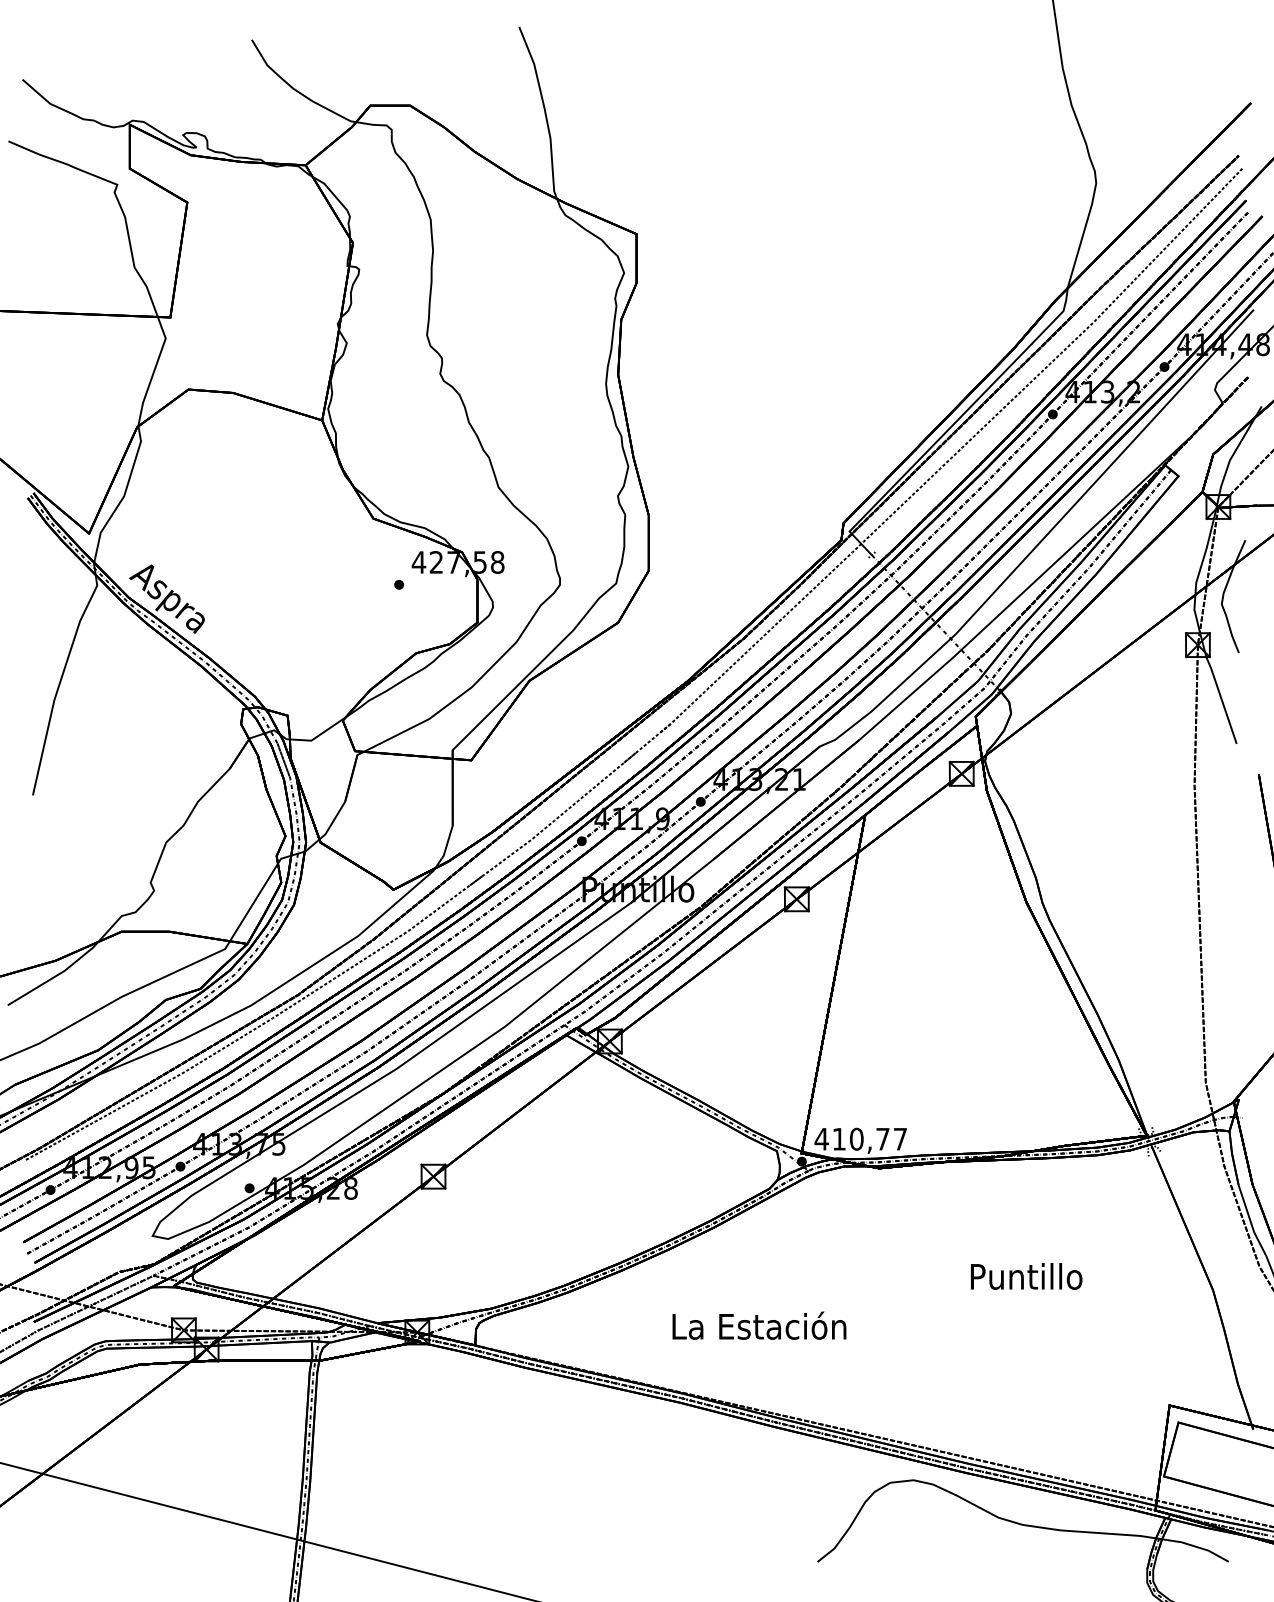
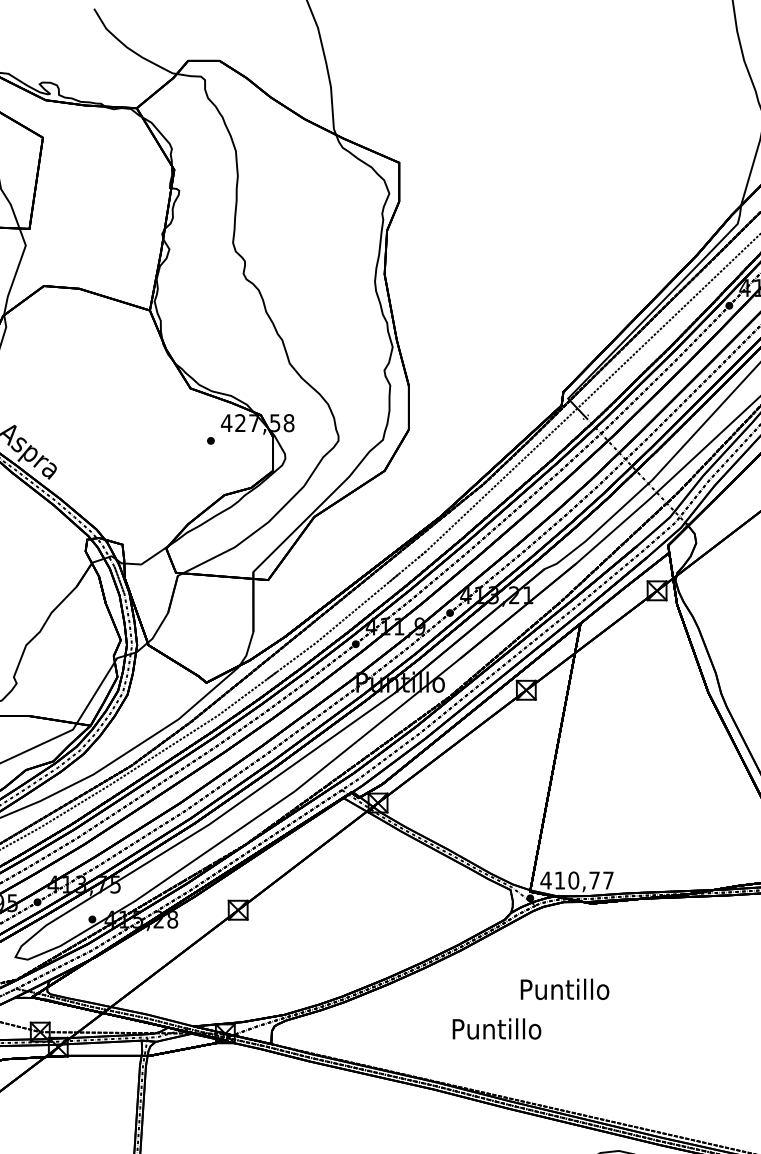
text: (1026, 1276) -> (564, 989), moved
text: (759, 1325) -> (496, 1028), La Estación -> Puntillo

